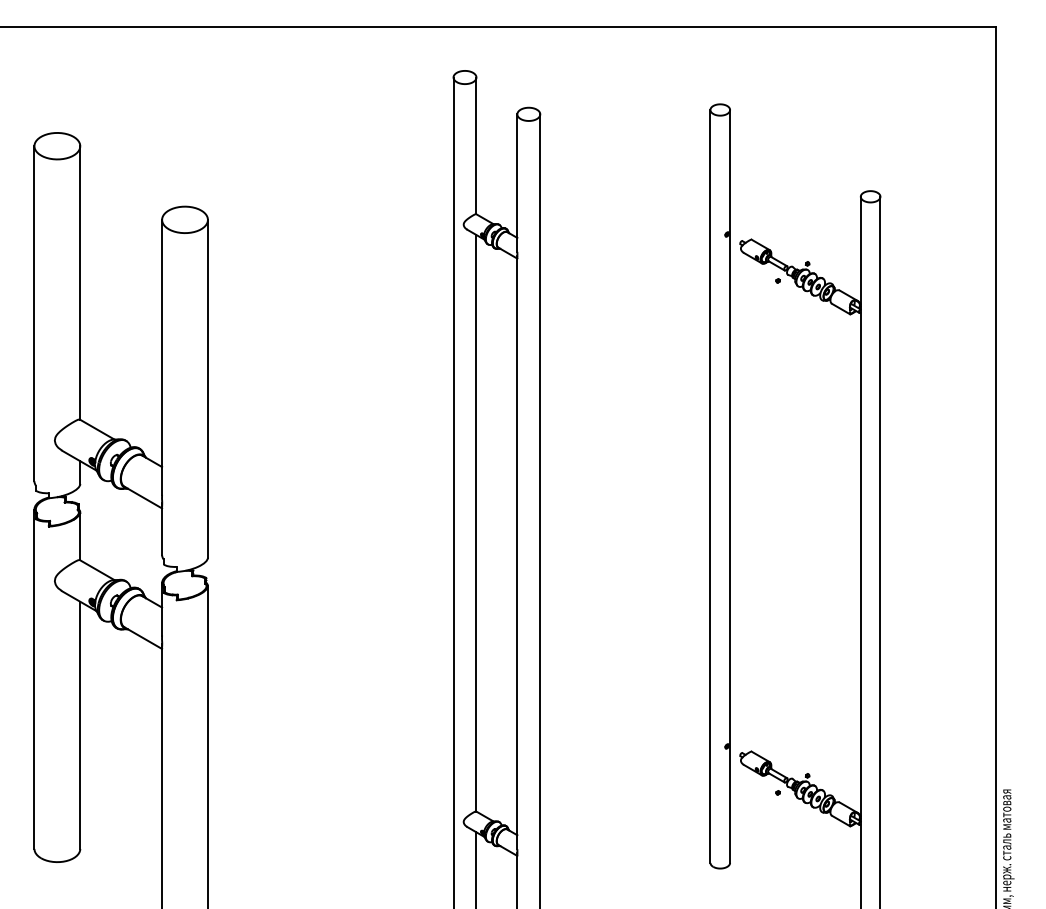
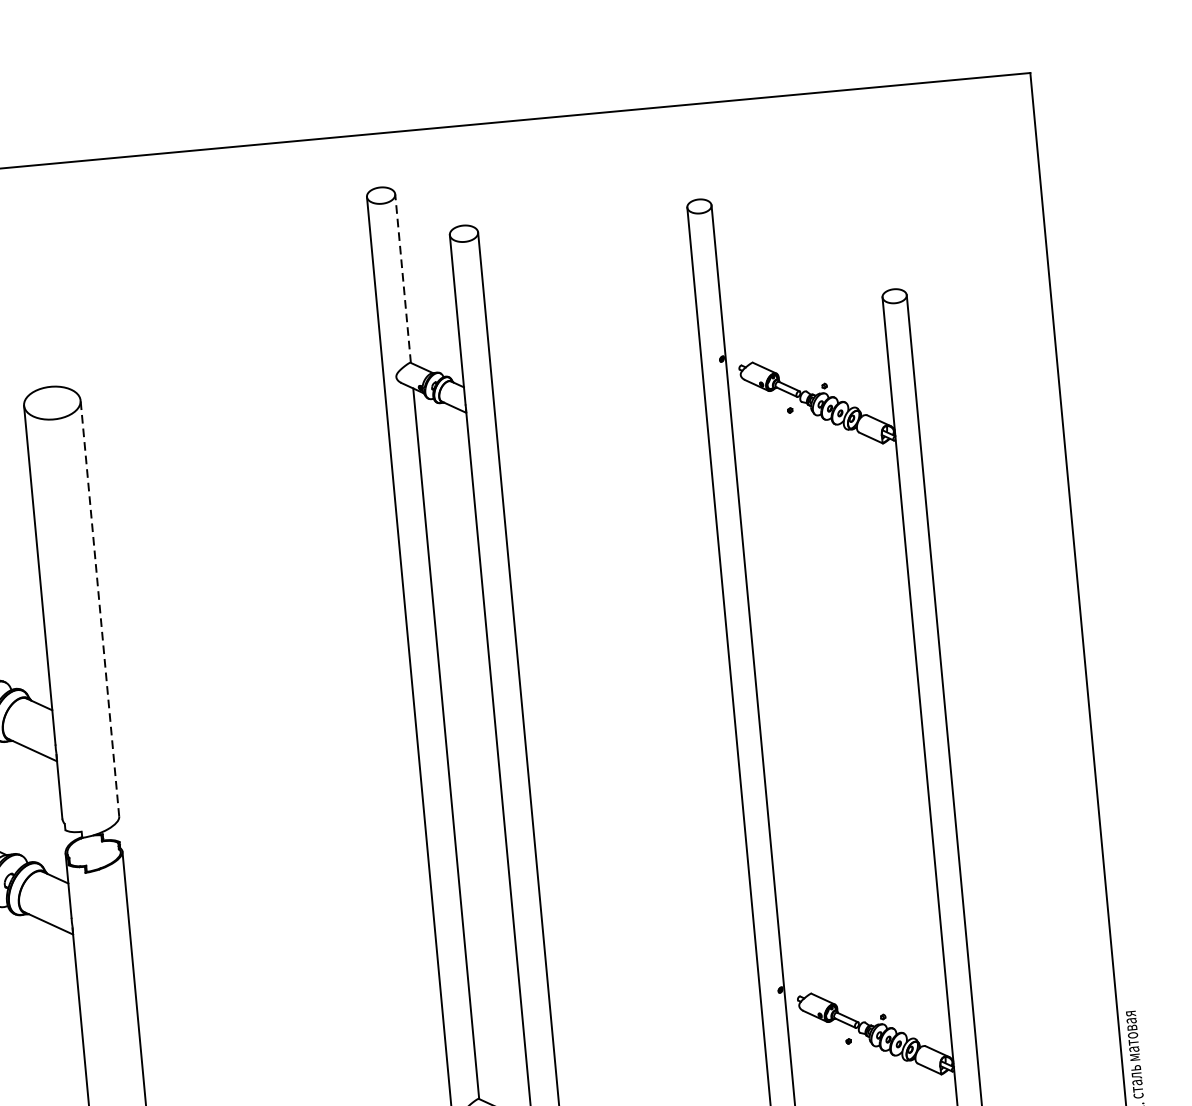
line: (476, 145) -> (403, 278), solid -> dashed
line: (207, 388) -> (99, 608), solid -> dashed

